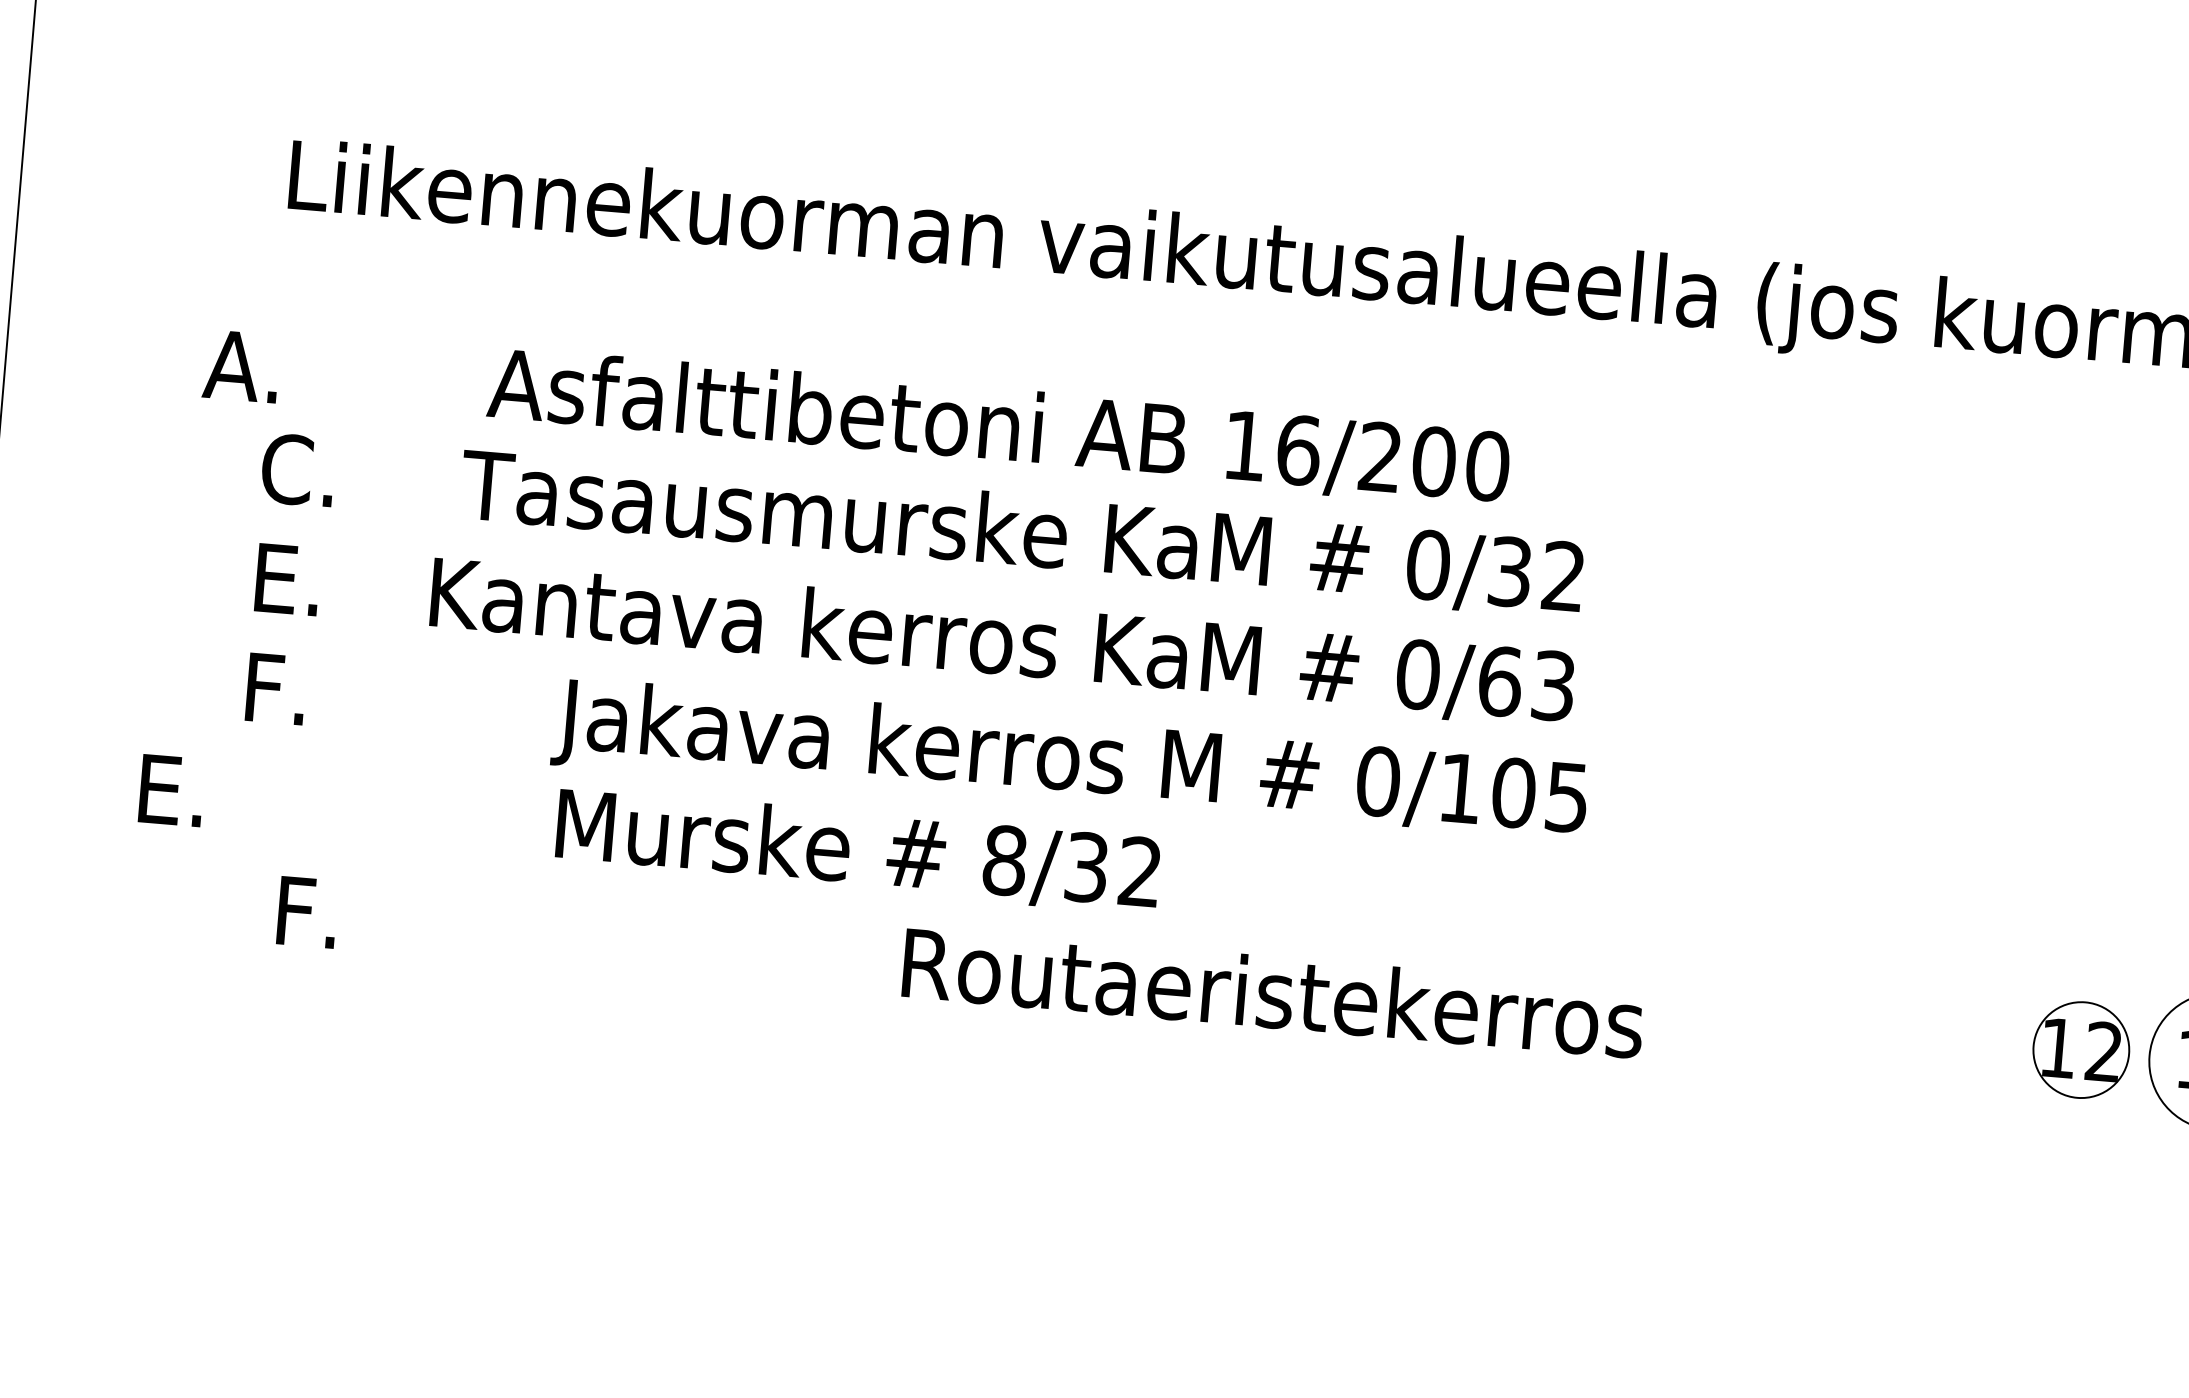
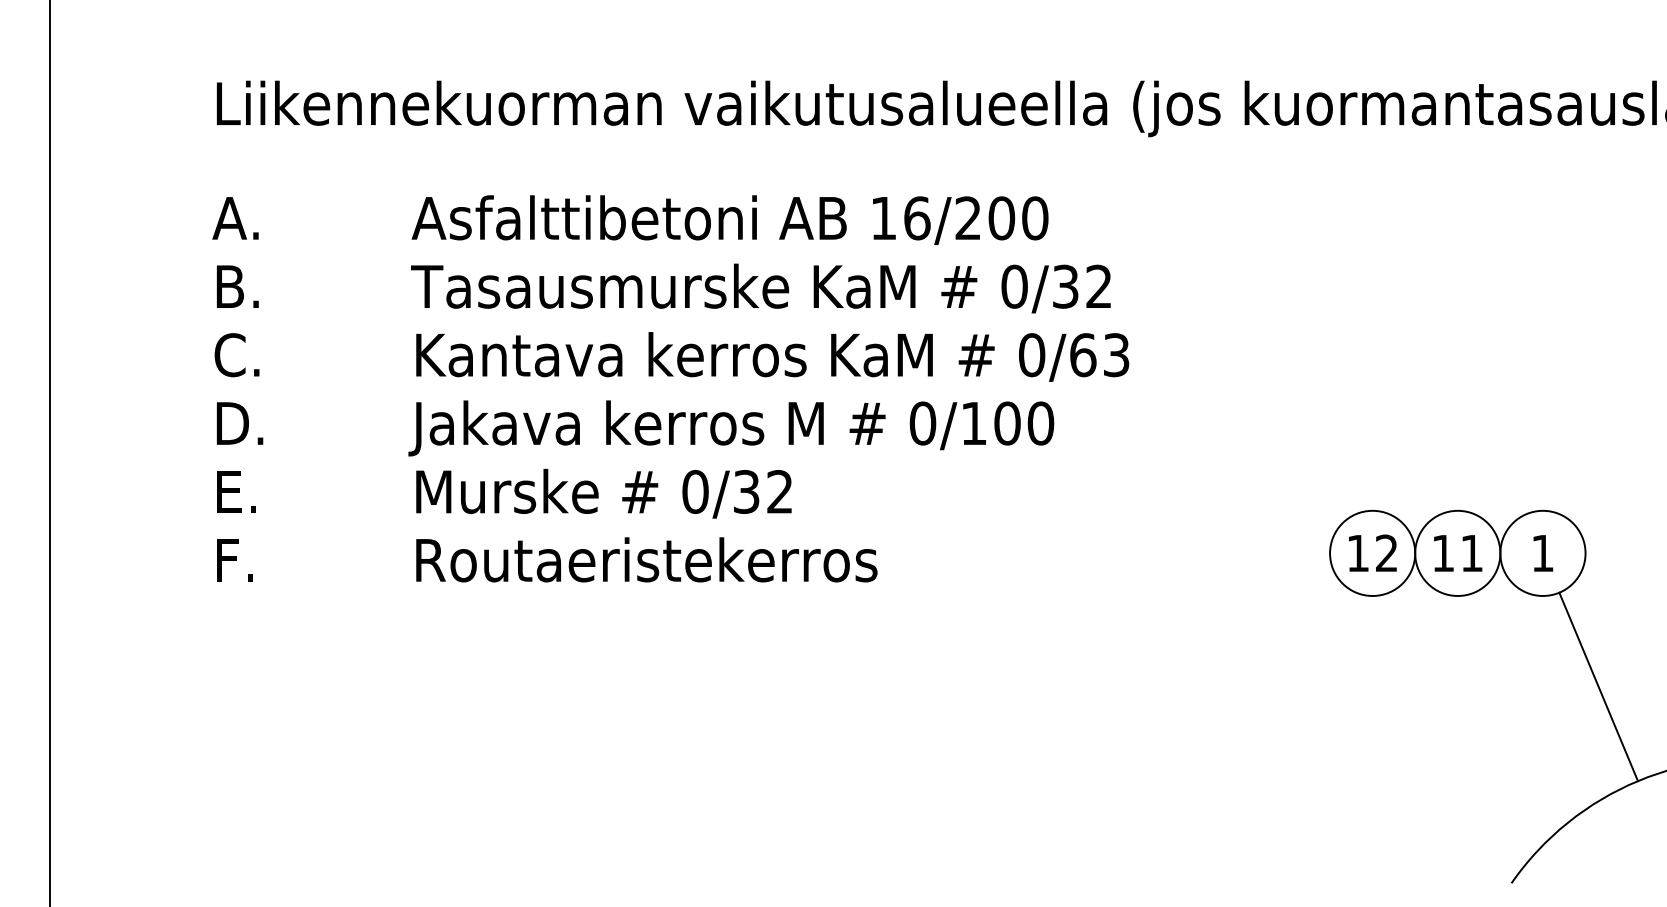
text: (241, 366) -> (235, 218), moved
text: (997, 426) -> (729, 219), moved
text: (297, 469) -> (236, 286), C. -> B.
text: (1021, 533) -> (760, 288), moved
text: (288, 580) -> (236, 355), E. -> C.
text: (1002, 641) -> (772, 356), moved
text: (283, 689) -> (239, 423), F. -> D.
text: (172, 789) -> (236, 491), moved
text: (1566, 797) -> (1040, 423), 0/105 -> 0/100
text: (1004, 859) -> (695, 491), 8/32 -> 0/32
text: (306, 912) -> (234, 560), moved
text: (1272, 992) -> (646, 559), moved
circle: (2081, 1048) -> (1372, 552), size x1.43

